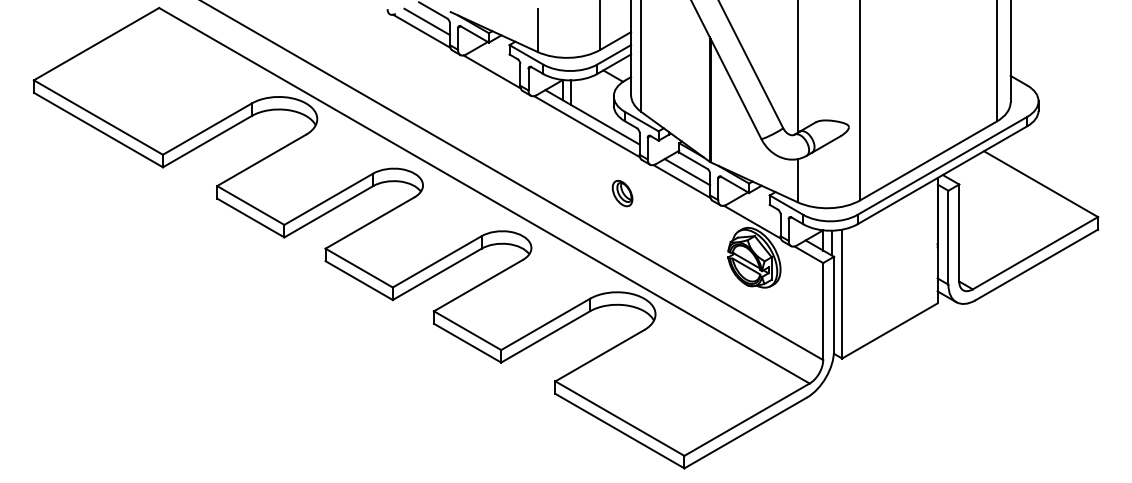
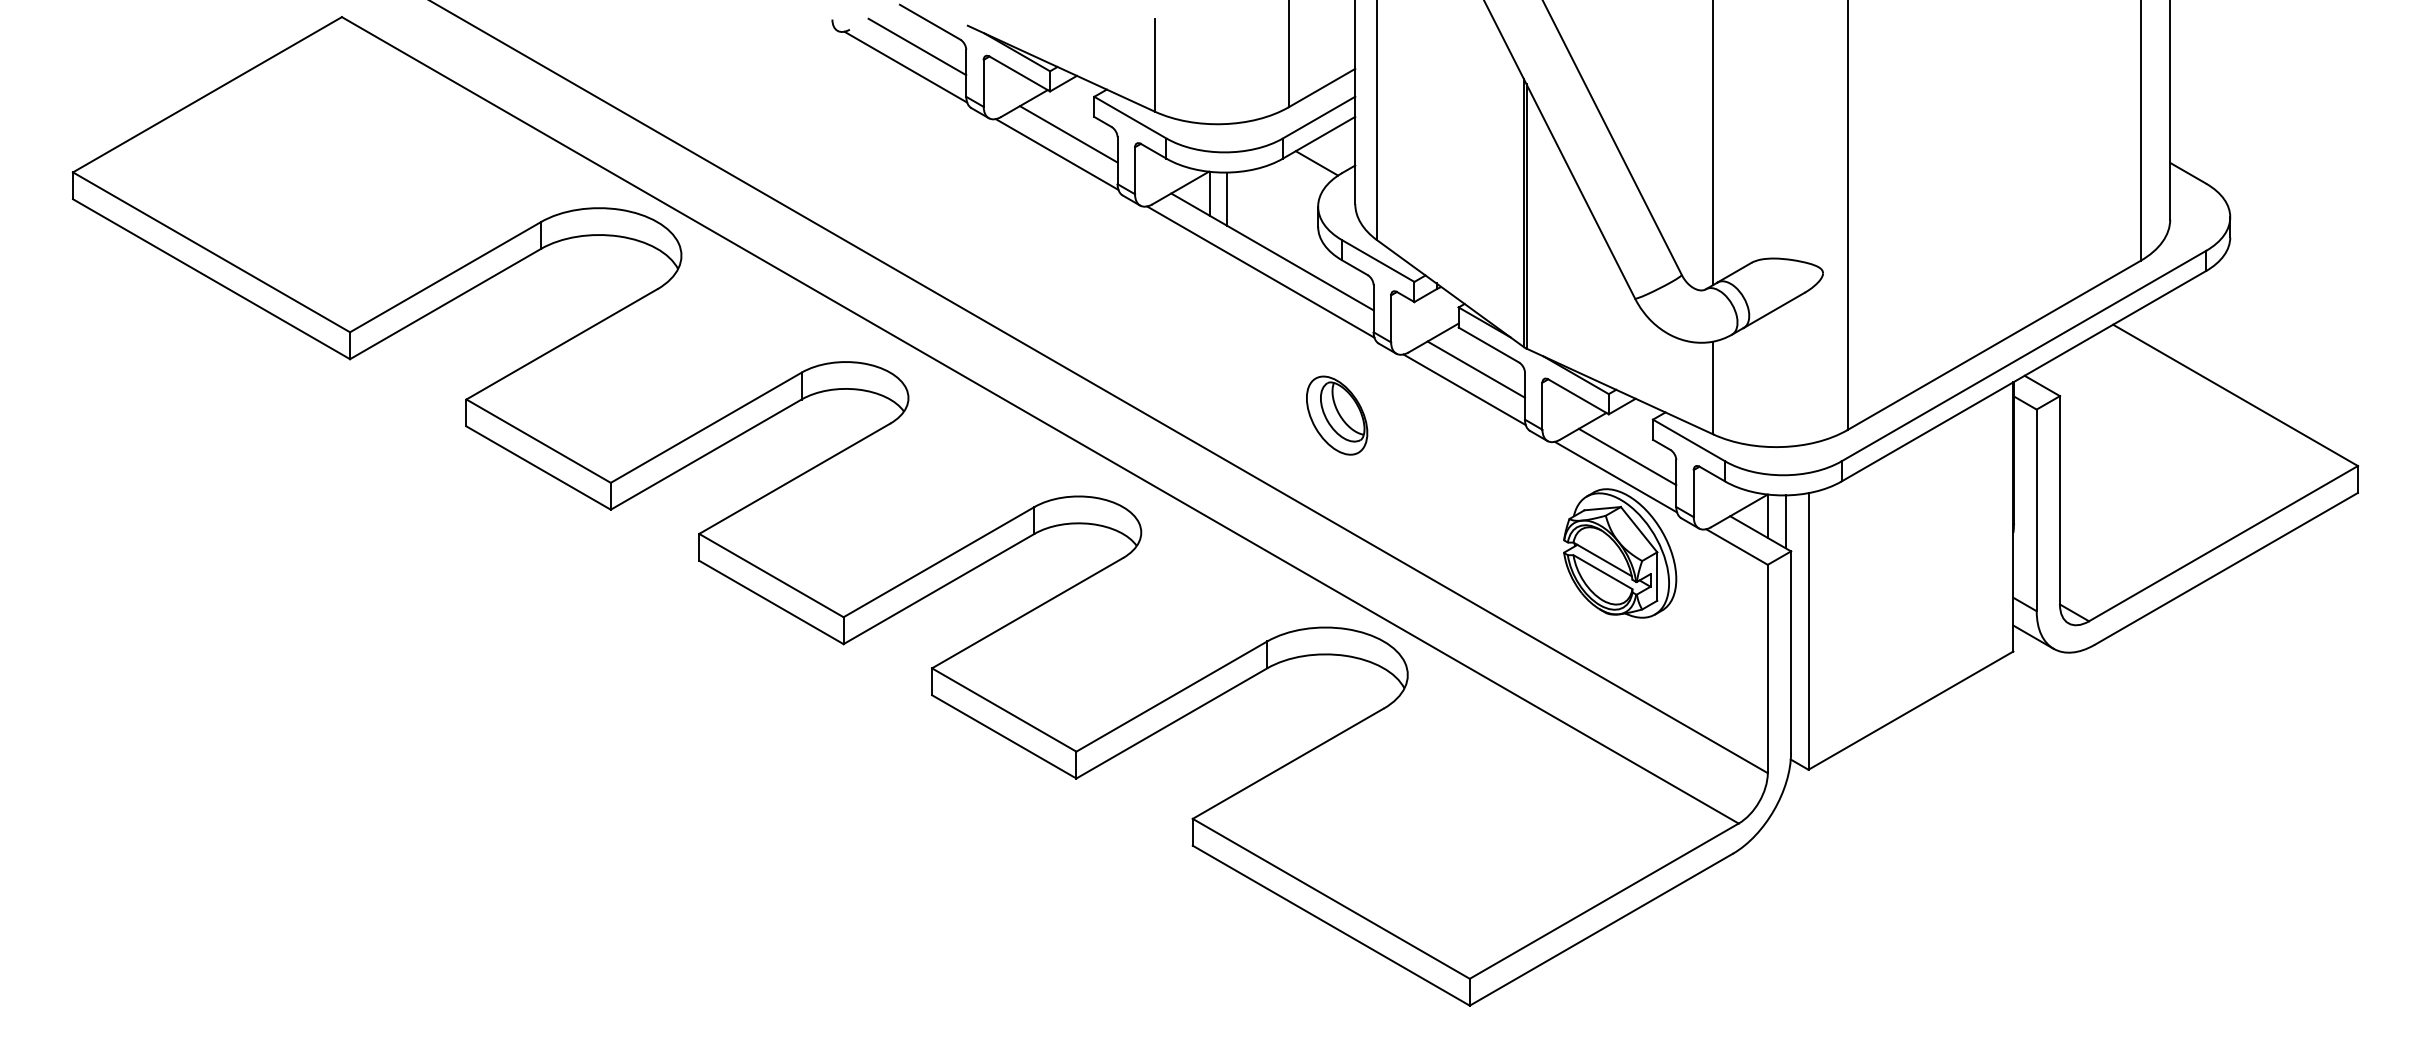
line: (497, 62) -> (1068, 134), added
part: (622, 193) -> (1336, 415), size x1.43
line: (757, 212) -> (1626, 456), added

